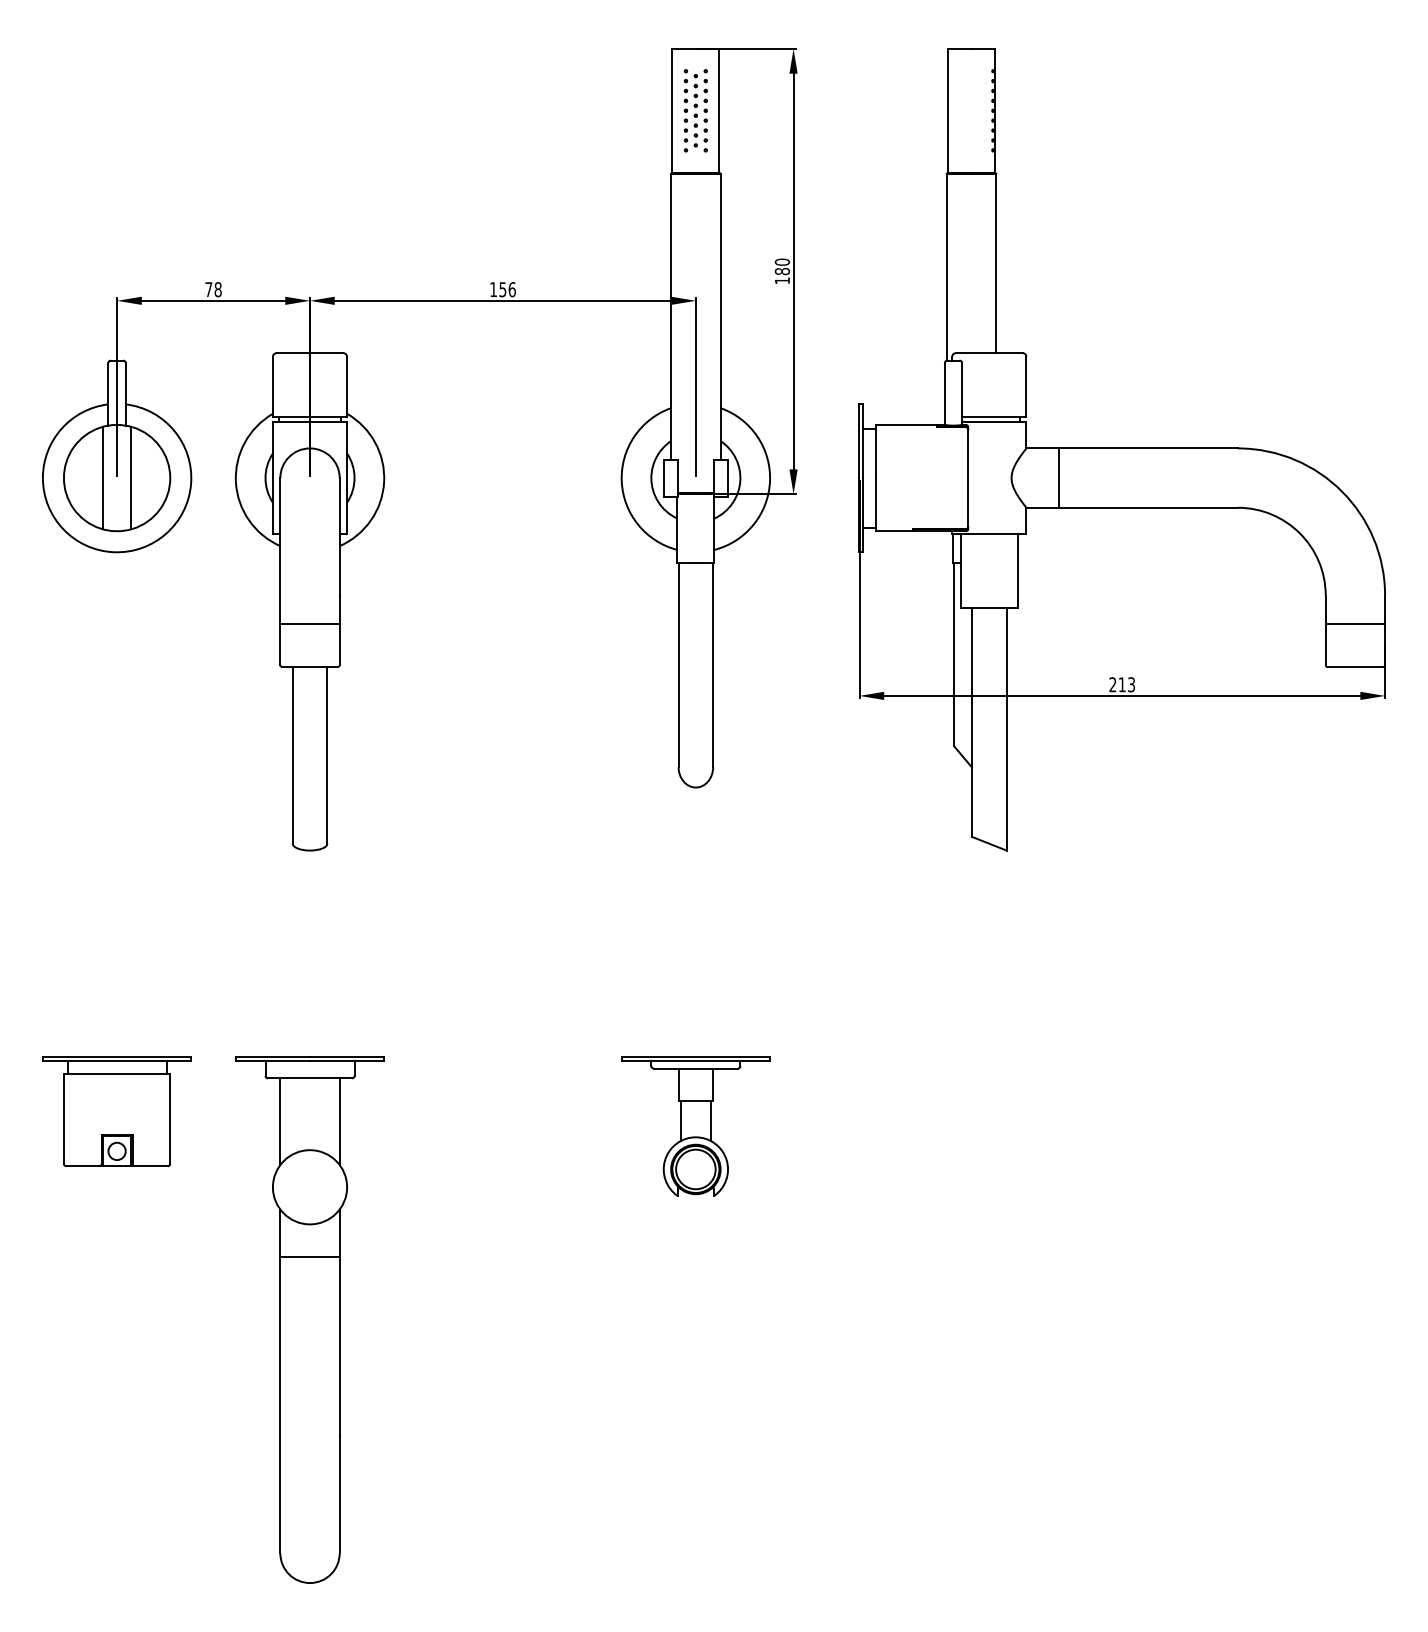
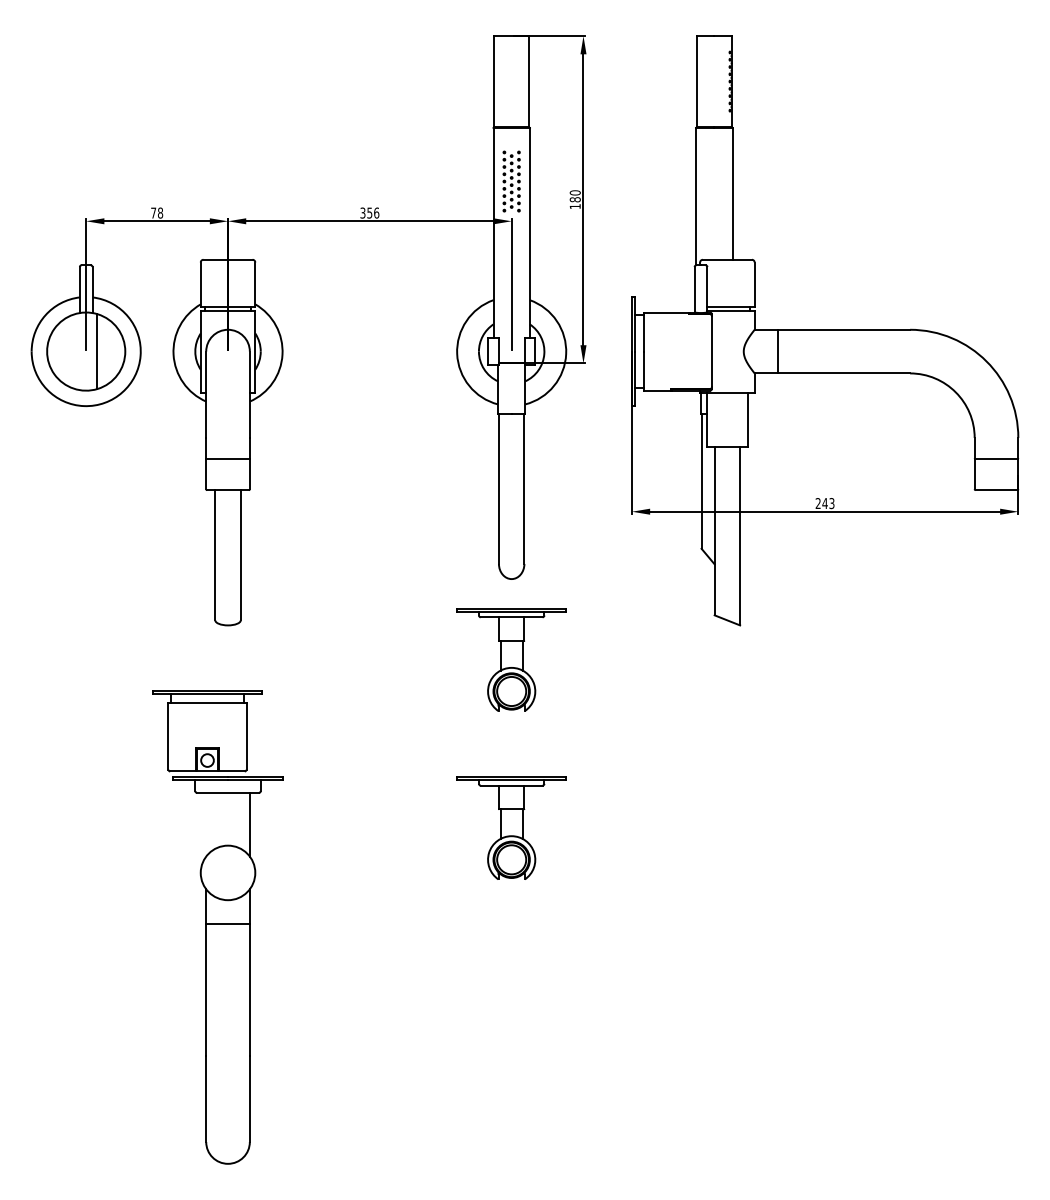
part: (695, 110) -> (511, 181), moved
text: (493, 289) -> (362, 212), 156 -> 356
line: (102, 477) -> (75, 351), removed
text: (1122, 684) -> (825, 503), 213 -> 243
part: (695, 897) -> (511, 659), added
part: (116, 1111) -> (207, 731), moved
line: (280, 1121) -> (206, 824), removed

